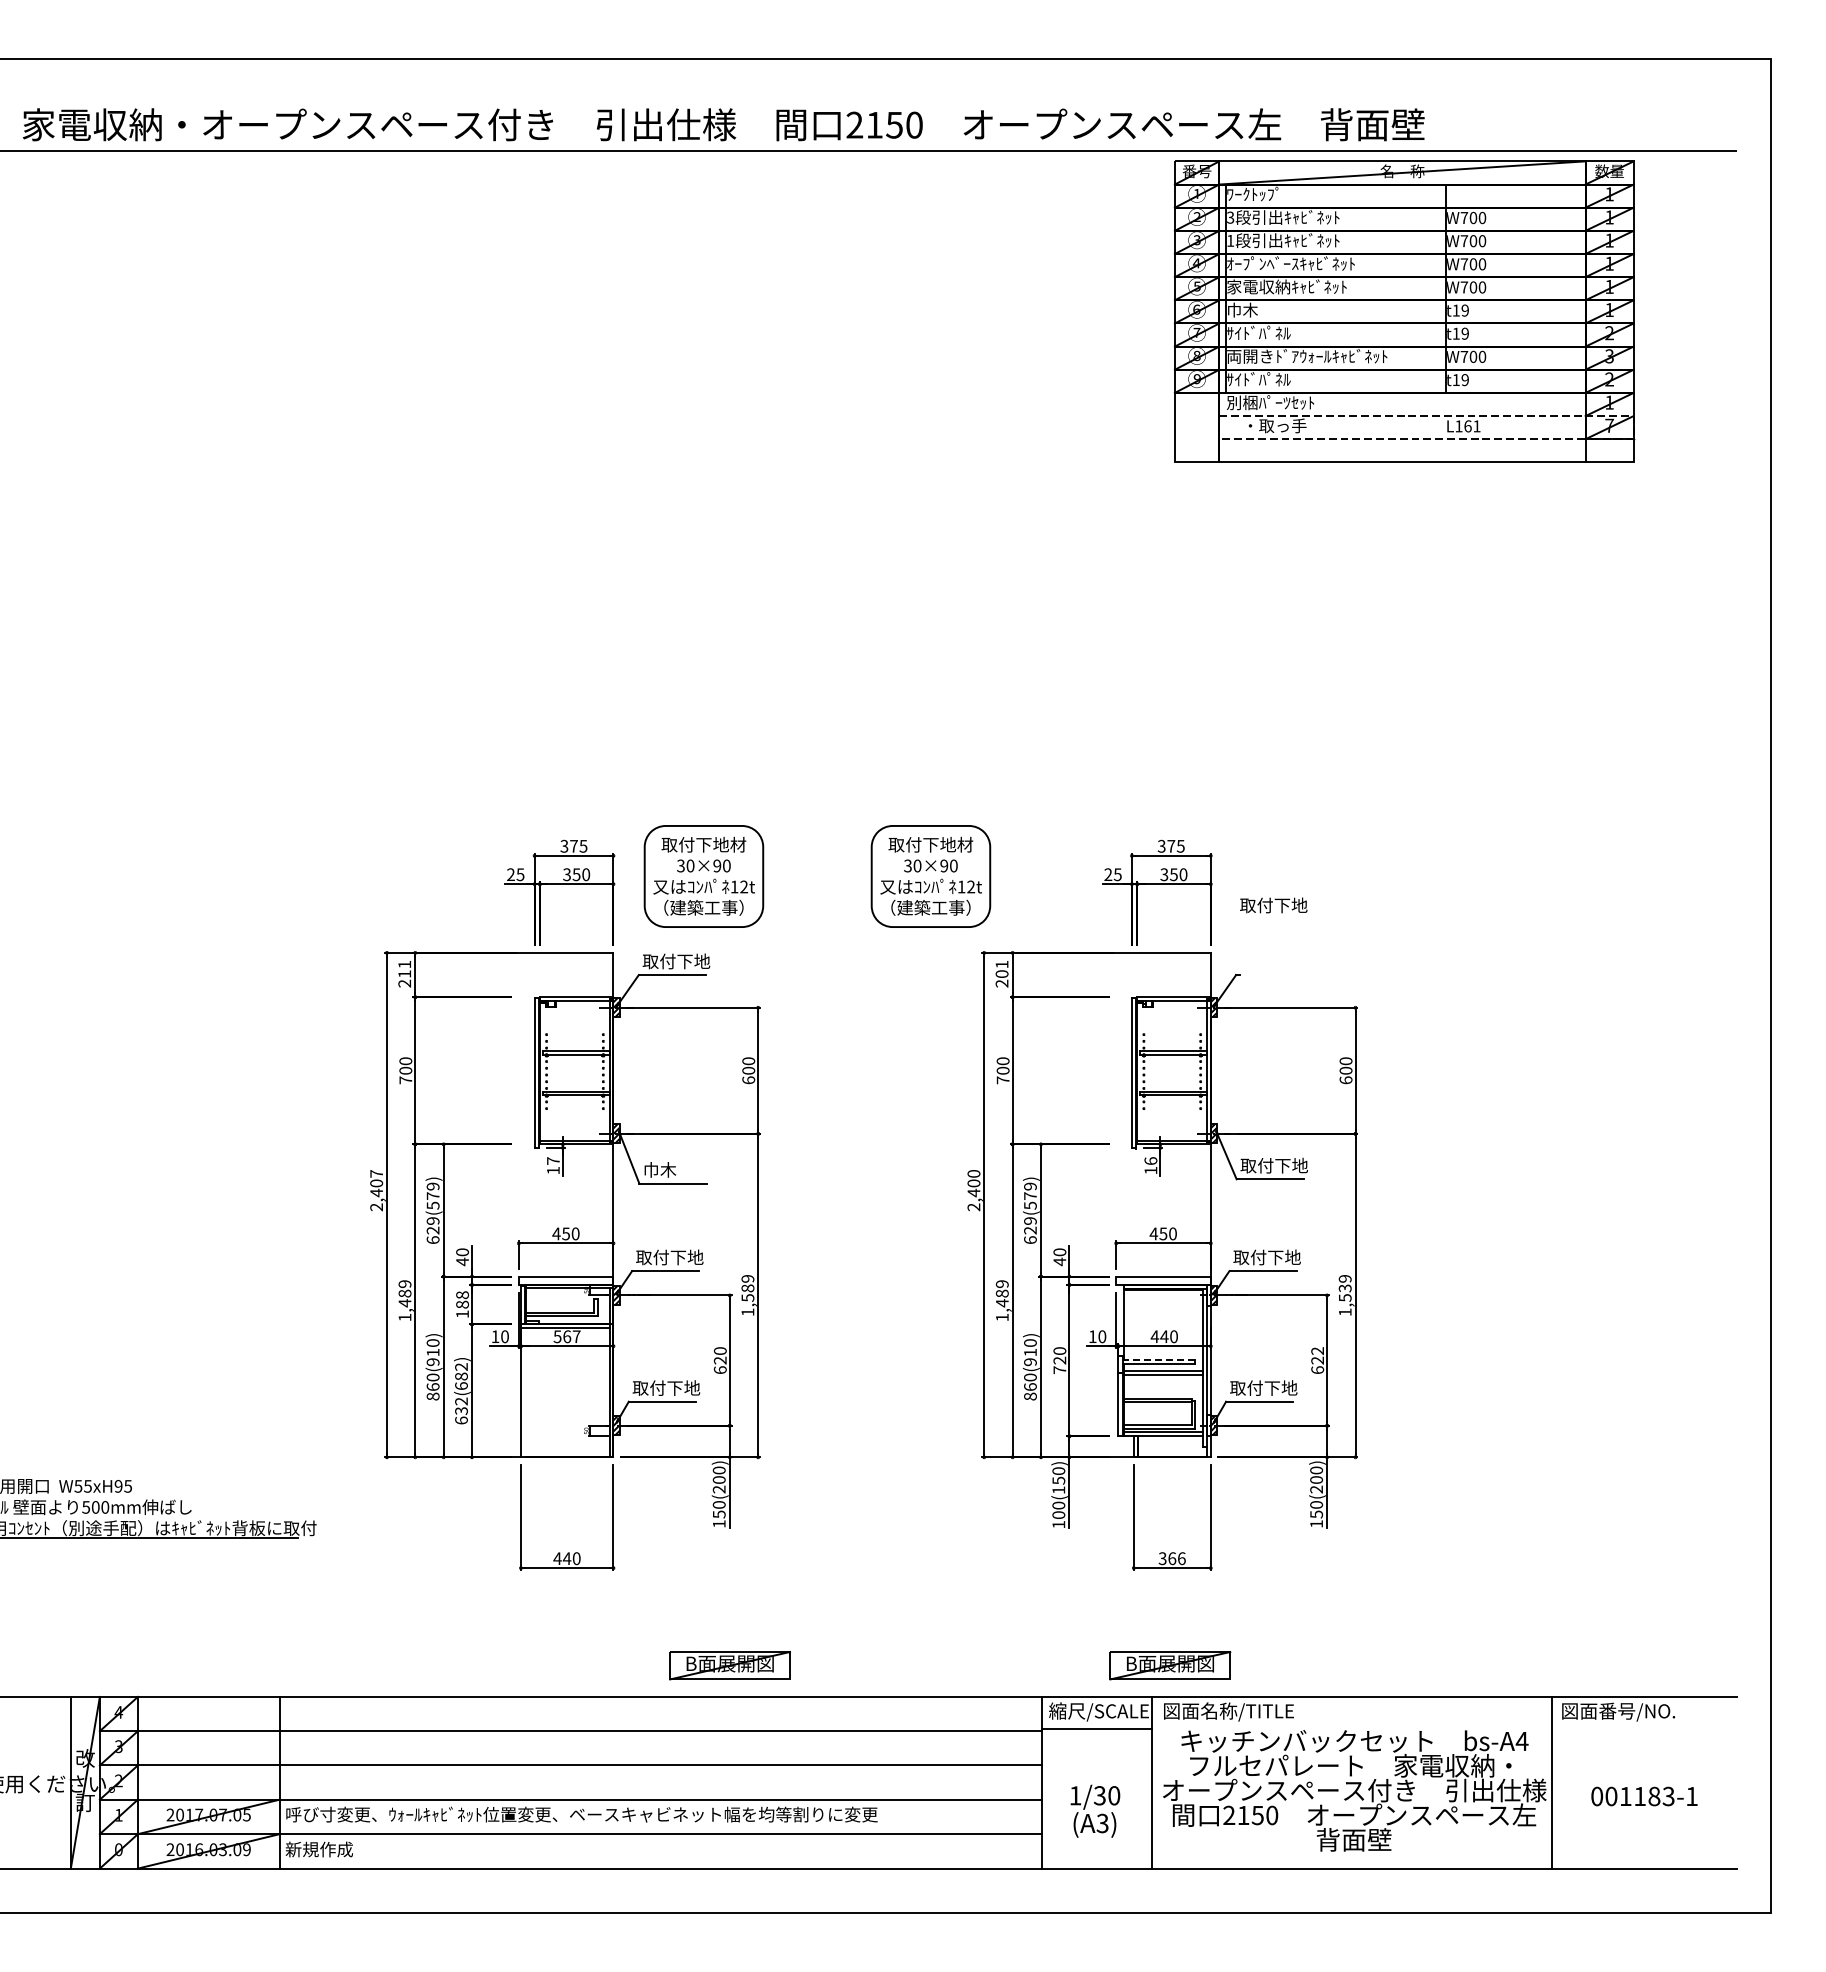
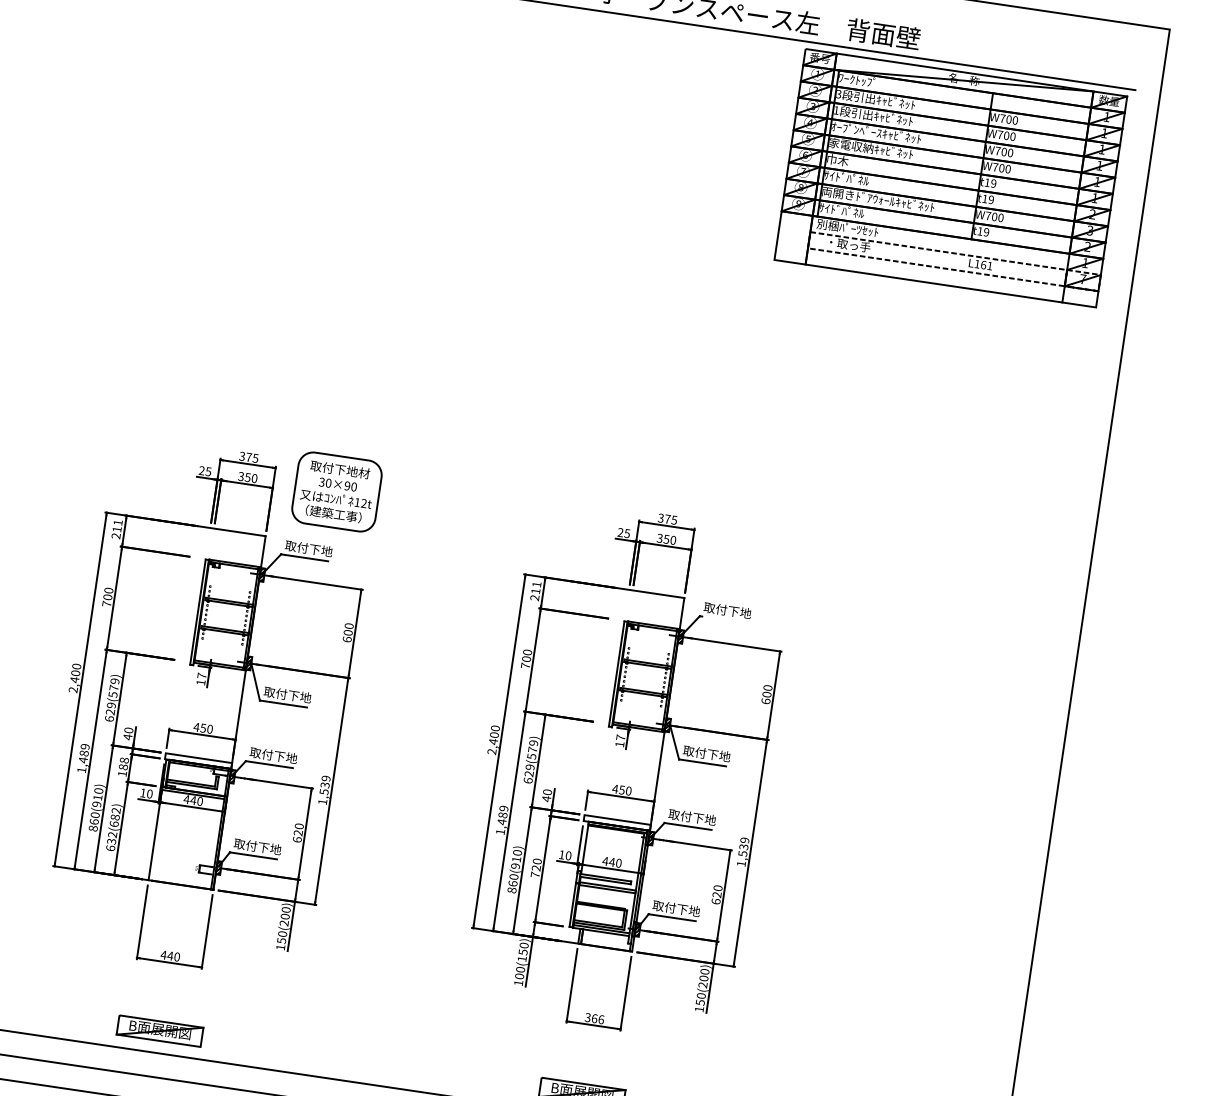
part: (1404, 311) -> (951, 177), moved
part: (930, 876) -> (495, 515), removed
text: (1273, 905) -> (727, 610), moved
text: (1001, 973) -> (535, 590), 201 -> 211
text: (1150, 1160) -> (620, 737), 16 -> 17
text: (676, 1169) -> (287, 694), 巾木 -> 取付下地
text: (376, 1173) -> (76, 666), 2,407 -> 2,400
text: (747, 1288) -> (324, 785), 1,589 -> 1,539
text: (566, 1336) -> (193, 800), 567 -> 440
text: (1317, 1350) -> (718, 887), 622 -> 620
line: (1158, 1359) -> (605, 877), dashed -> solid
part: (729, 1665) -> (159, 1030), moved

